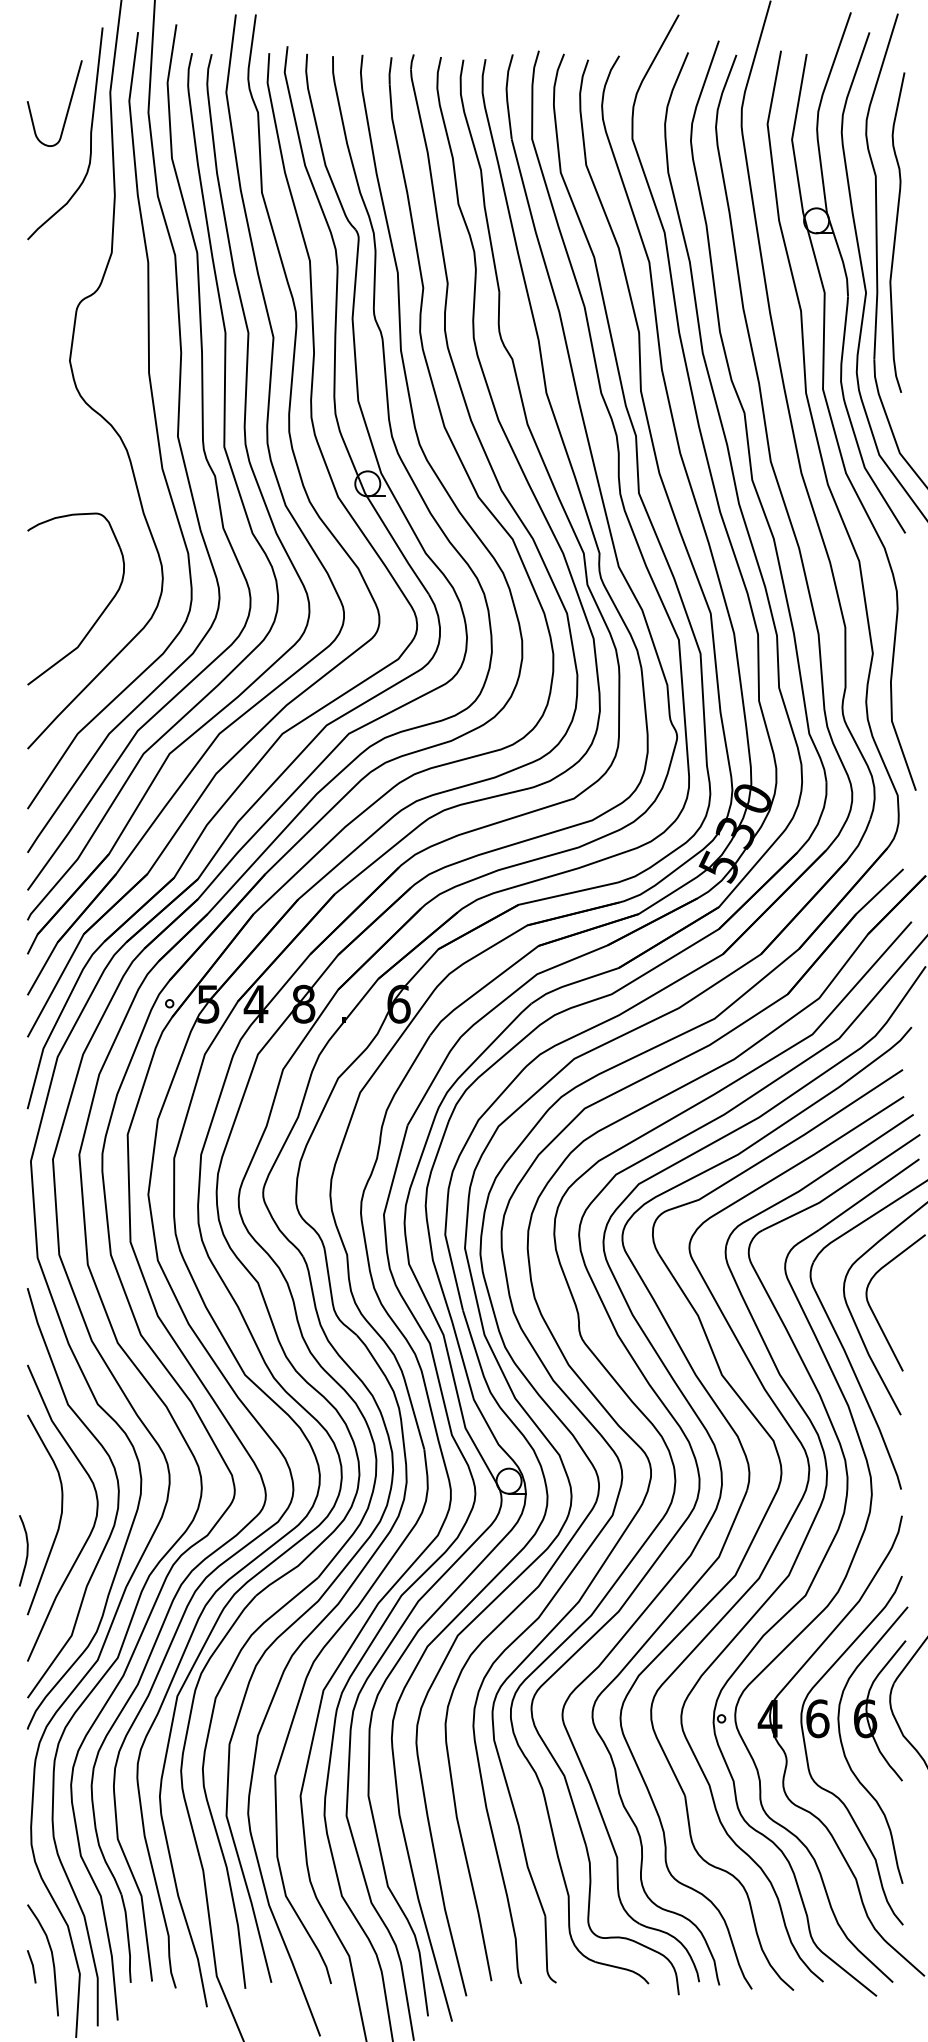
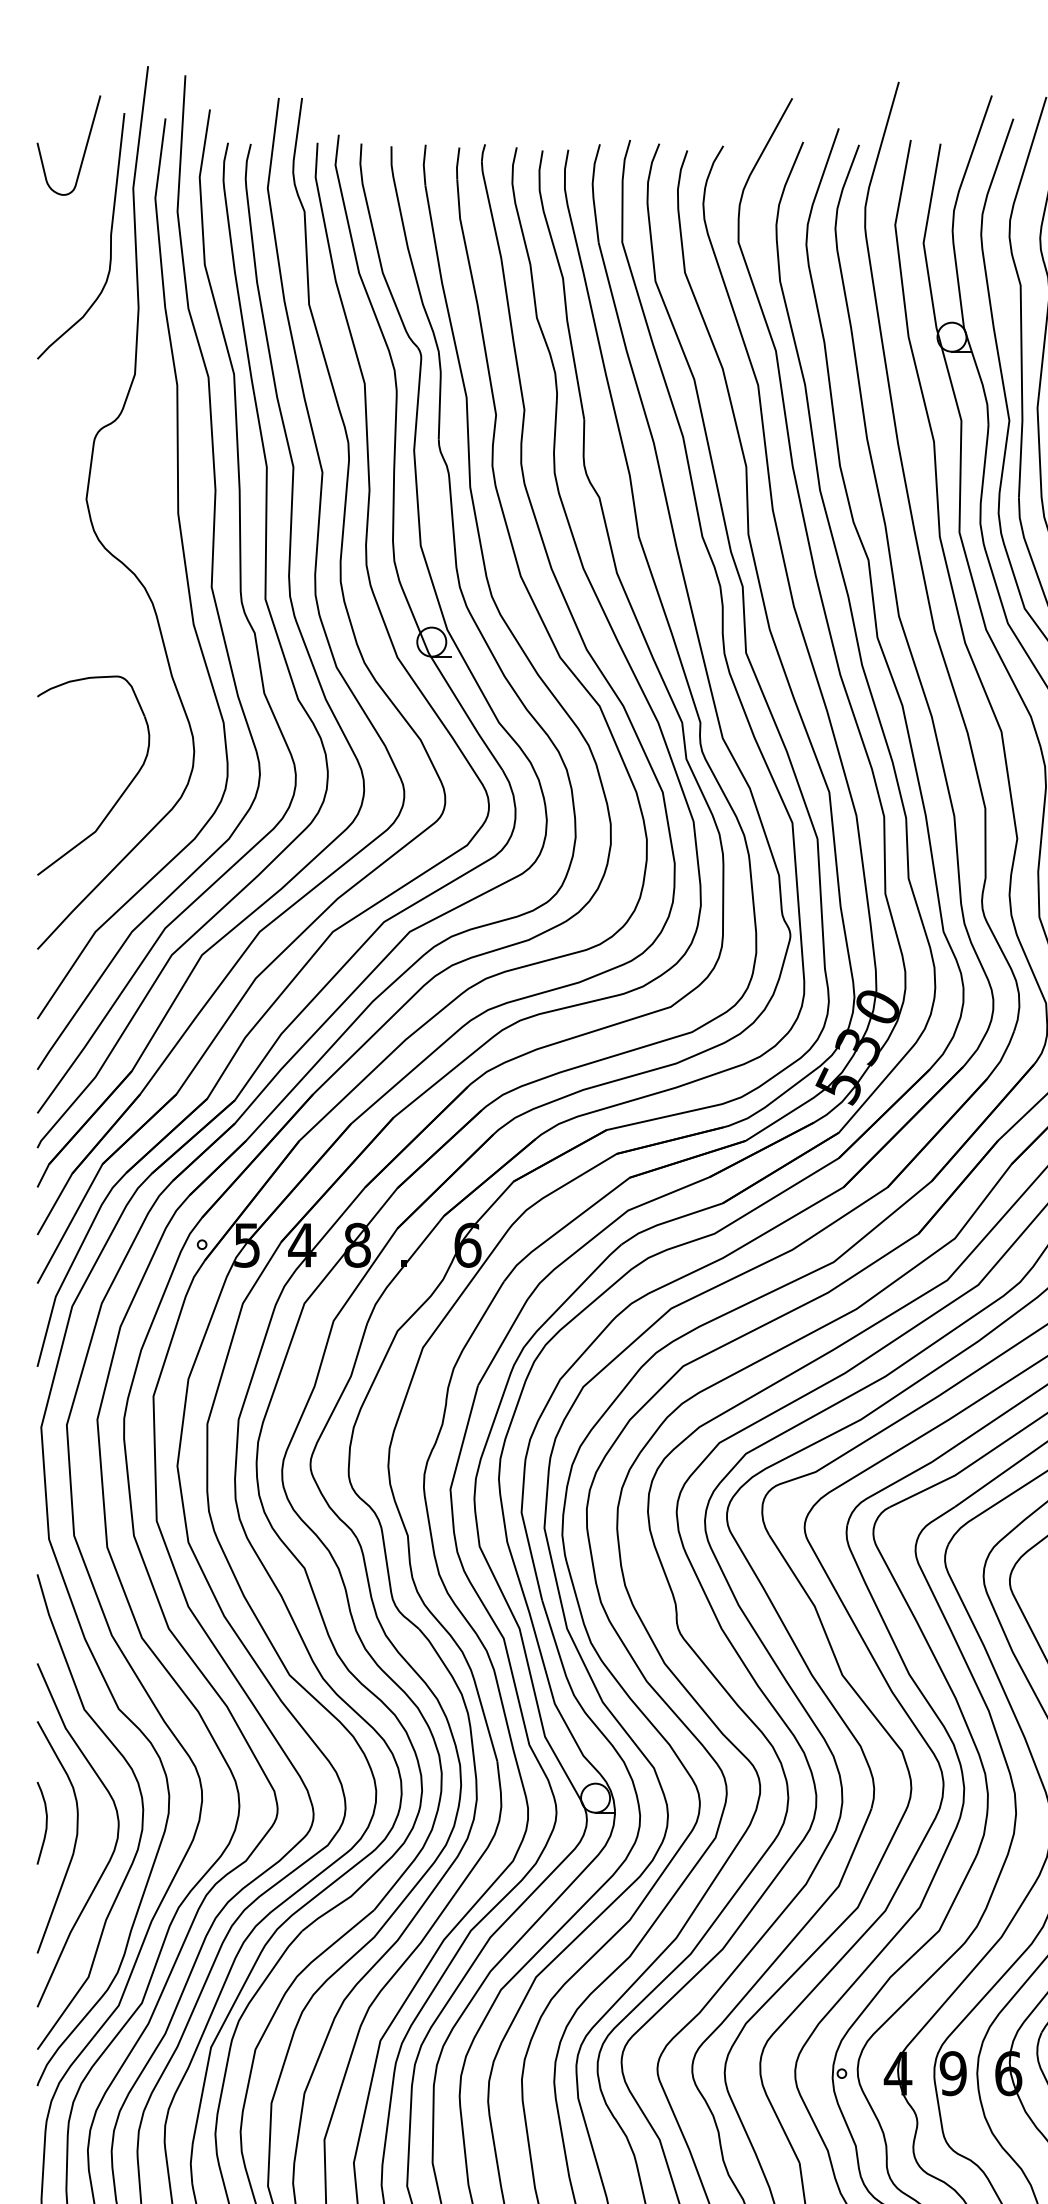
curve: (67, 108) -> (83, 151), moved
curve: (26, 1550) -> (45, 1822), moved
text: (817, 1718) -> (953, 2073), 6 -> 9

